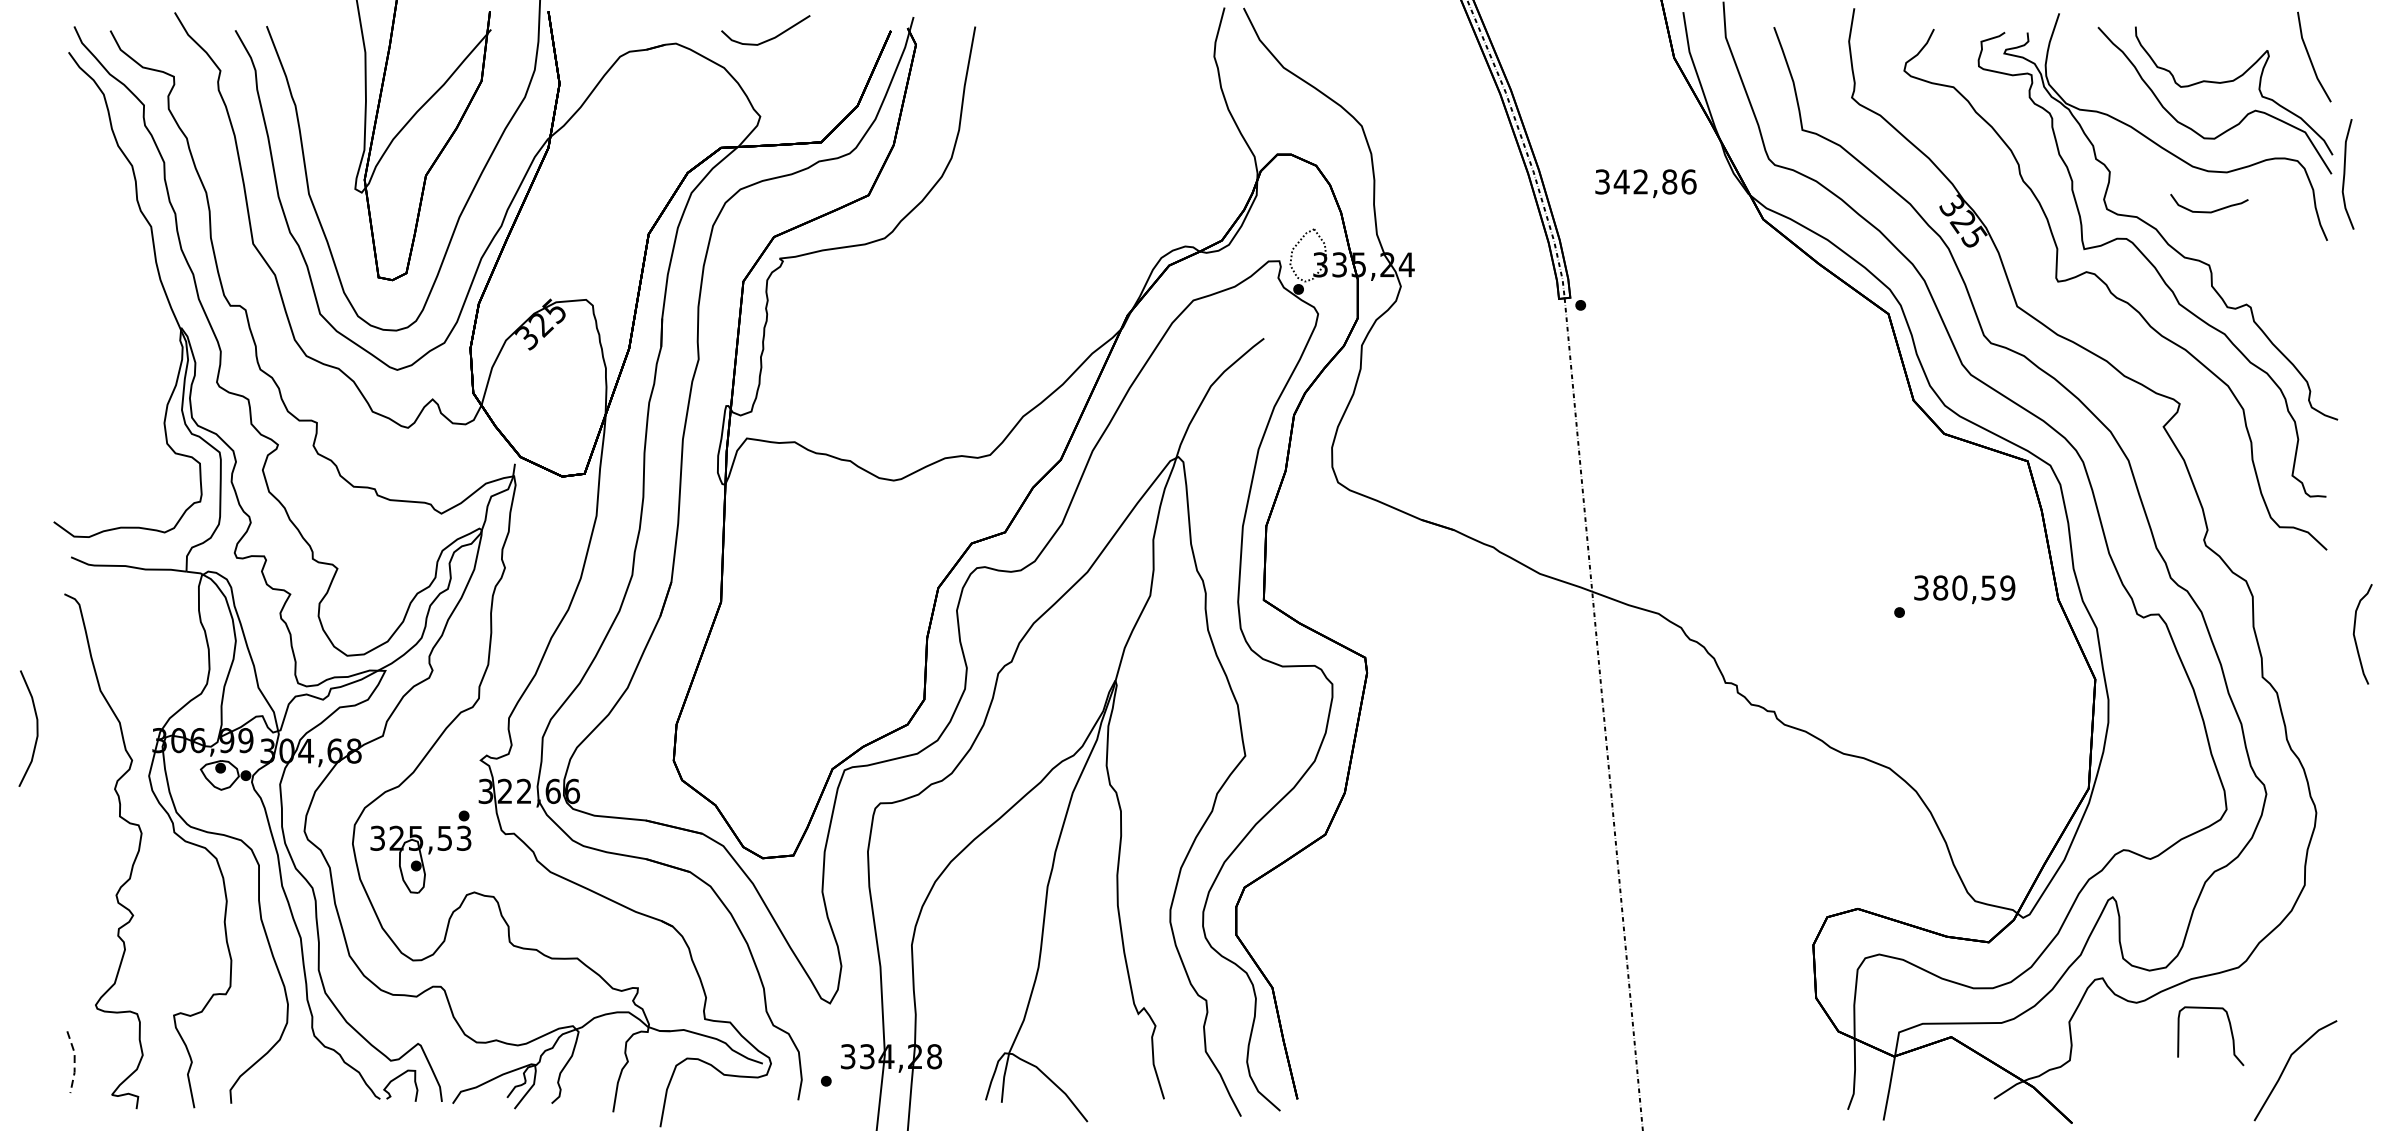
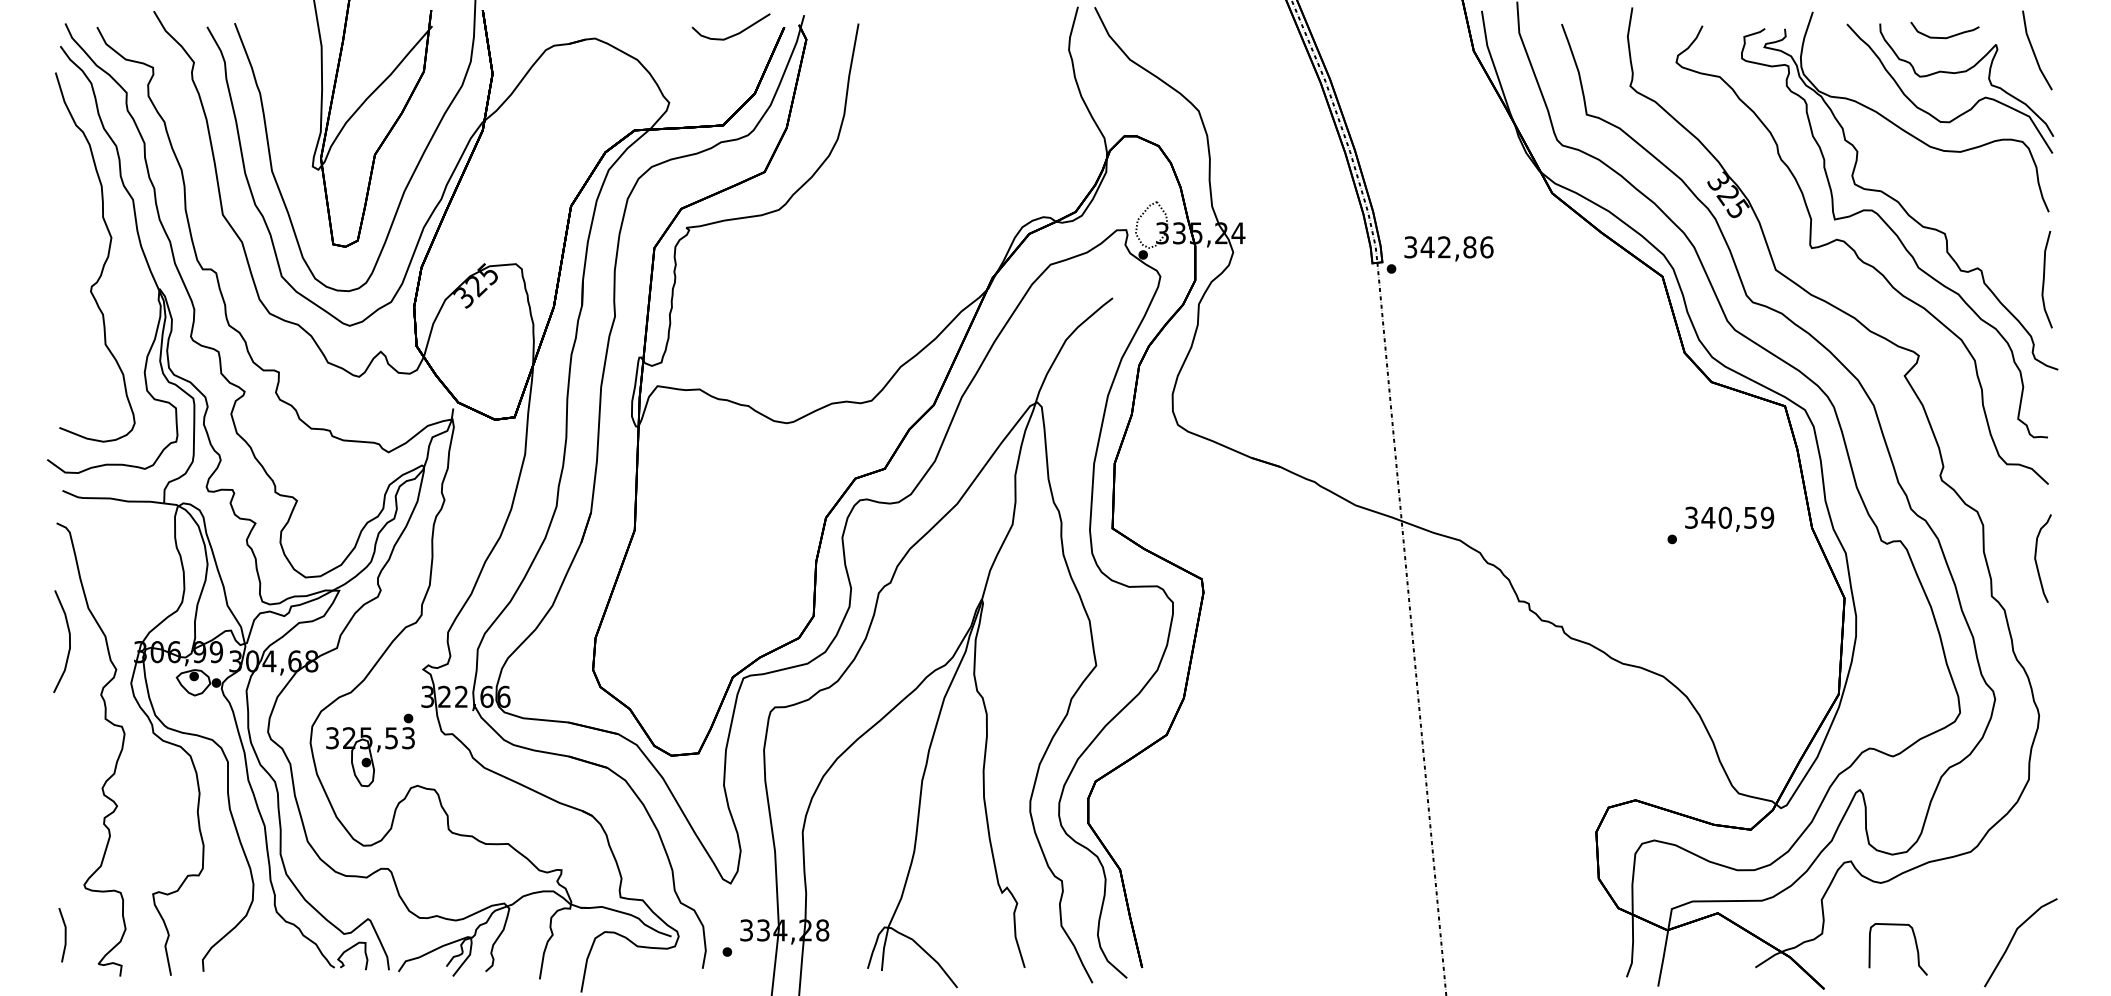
curve: (768, 39) -> (733, 34), moved
curve: (2345, 174) -> (2044, 279), moved
text: (1645, 183) -> (1448, 248), moved
curve: (2212, 210) -> (1947, 36), moved
curve: (118, 296) -> (104, 261), added
text: (1940, 587) -> (1708, 517), 380,59 -> 340,59
curve: (2355, 634) -> (2036, 558), moved
curve: (36, 728) -> (69, 641), moved
curve: (2230, 1031) -> (1915, 945), moved
line: (74, 1061) -> (65, 934), dashed -> solid

